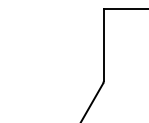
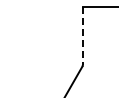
line: (103, 44) -> (82, 35), solid -> dashed

